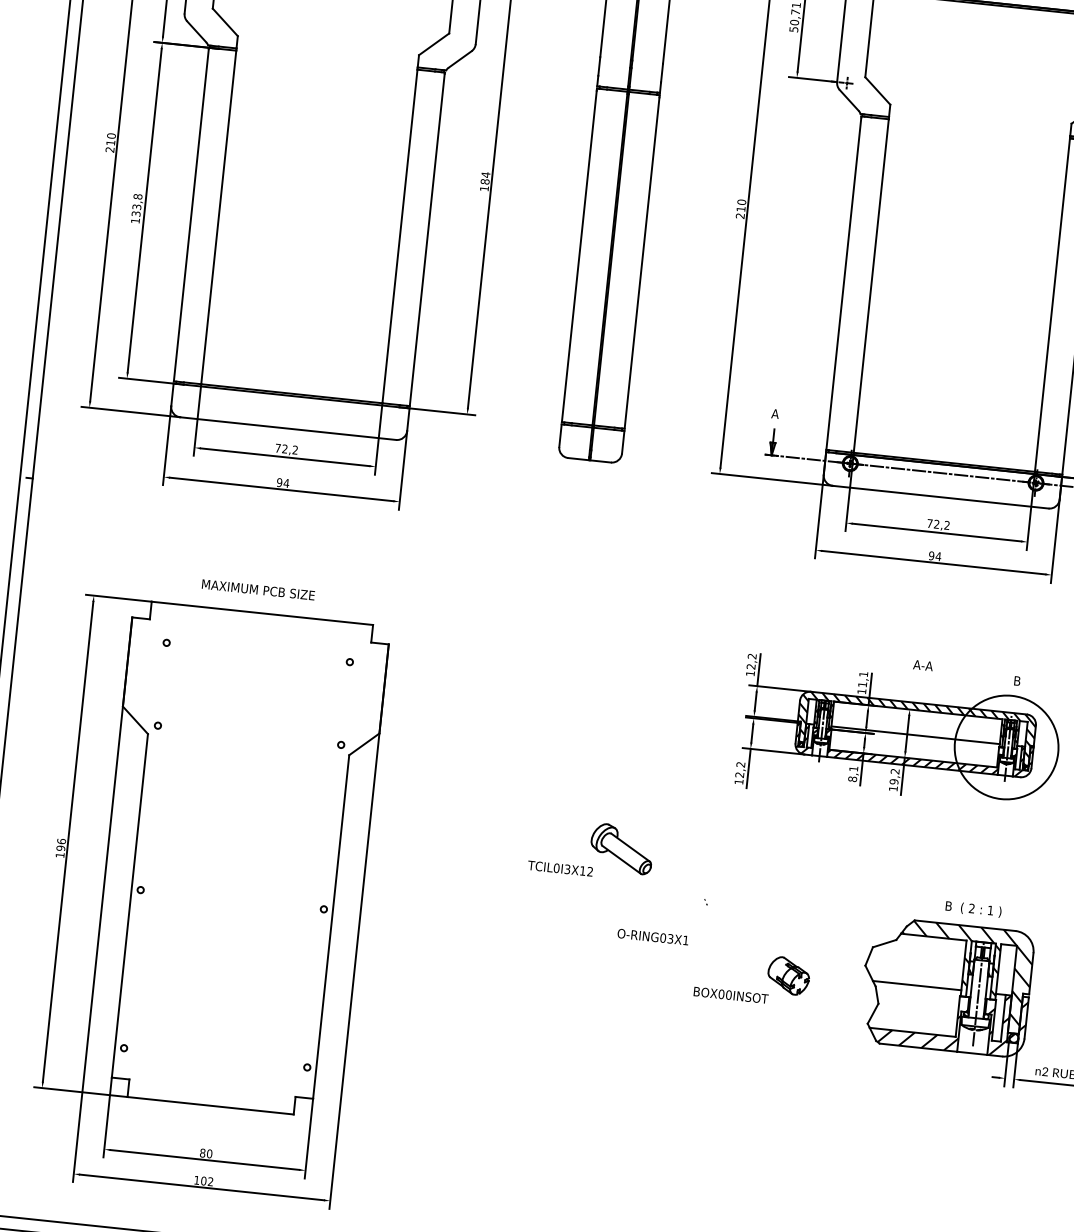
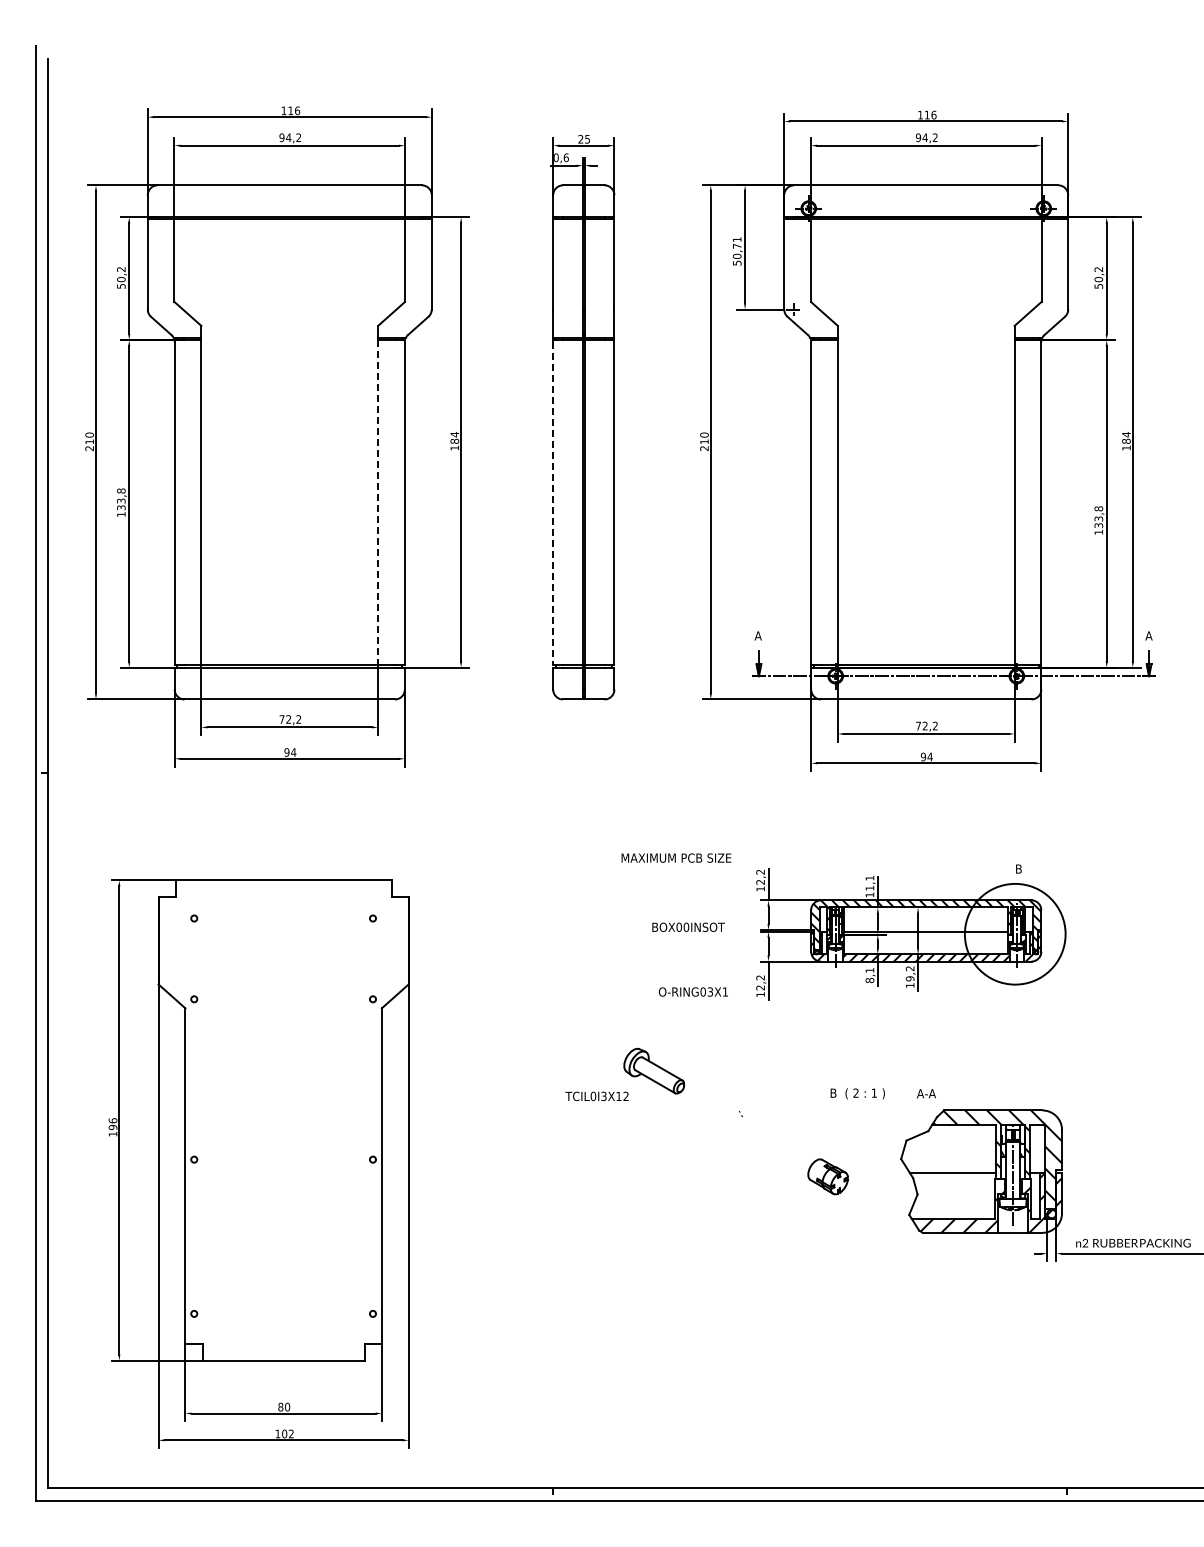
line: (400, 236) -> (378, 502), solid -> dashed
line: (579, 256) -> (553, 503), solid -> dashed
text: (258, 589) -> (676, 857), moved
text: (923, 665) -> (926, 1093), moved
text: (973, 909) -> (857, 1093), moved
text: (652, 936) -> (692, 991), moved
text: (731, 994) -> (688, 926), moved

